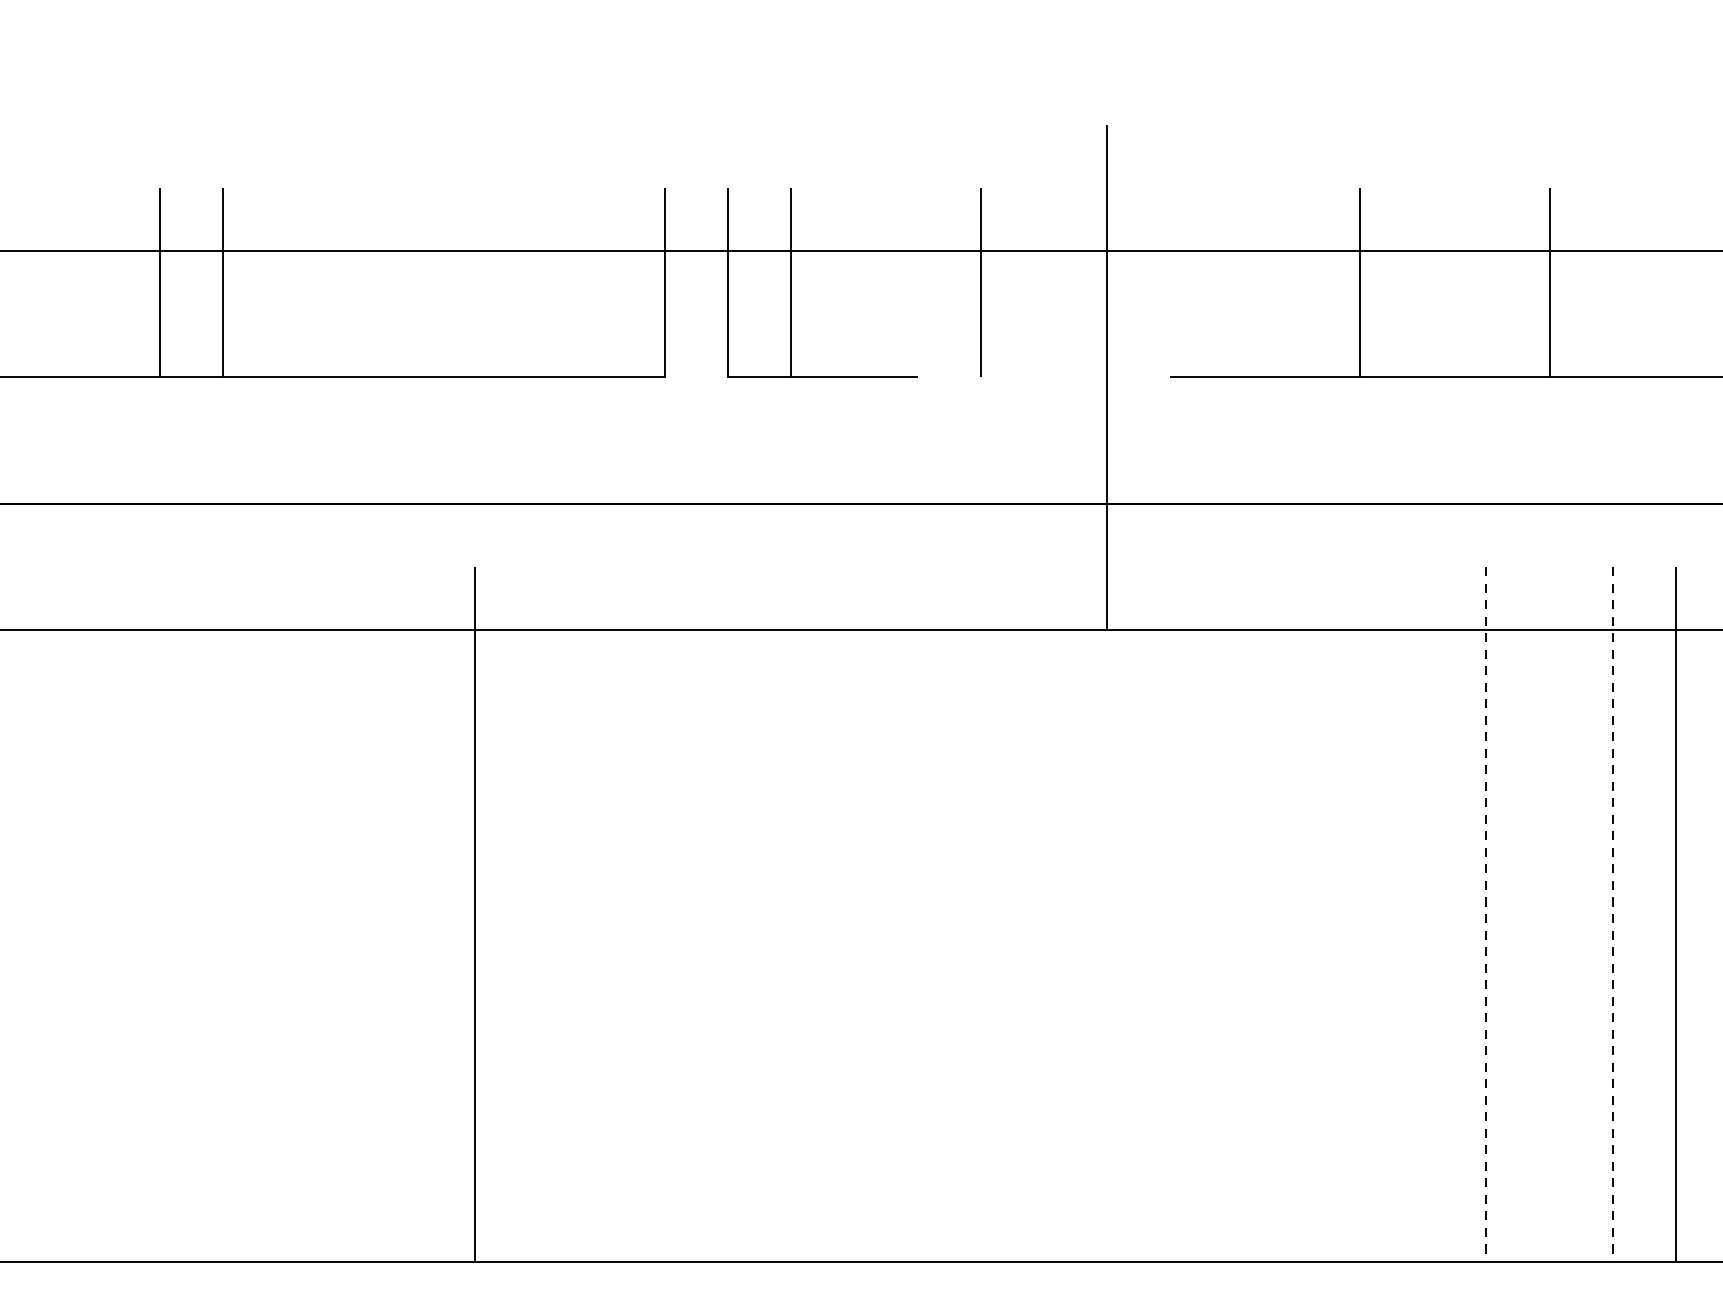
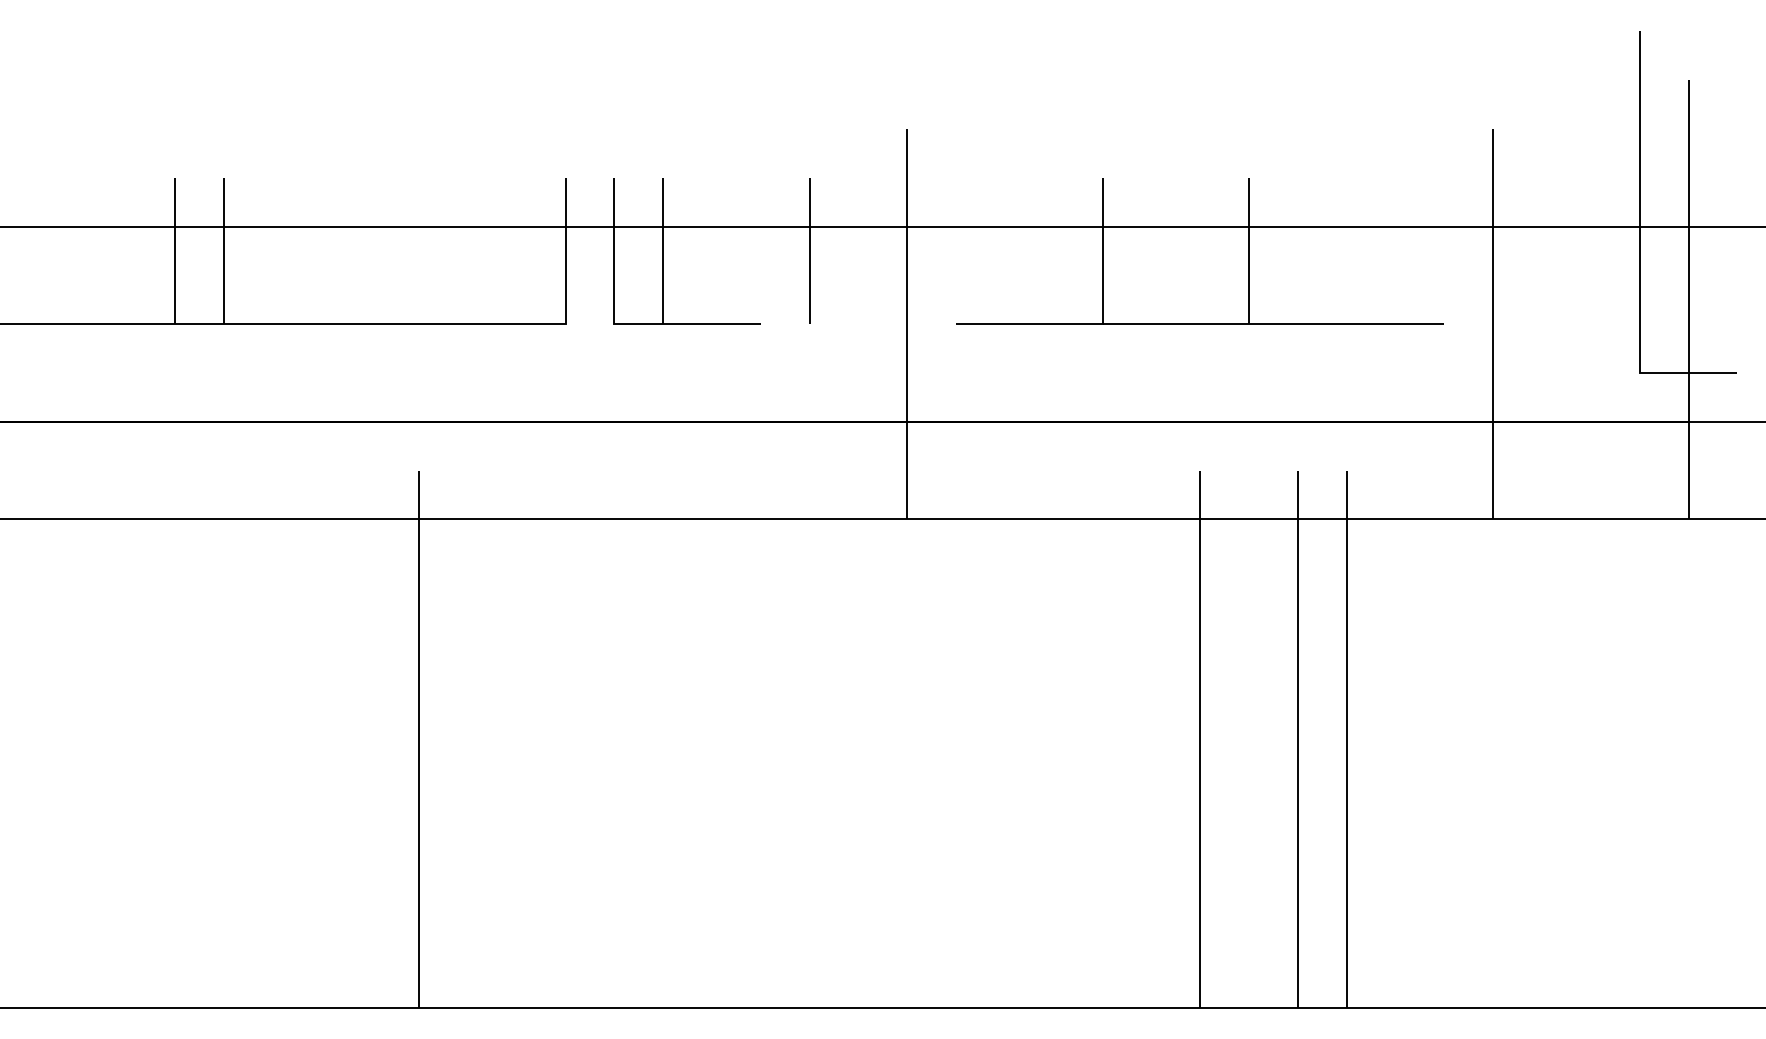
line: (1486, 914) -> (1200, 739), dashed -> solid
line: (1612, 914) -> (1297, 739), dashed -> solid

